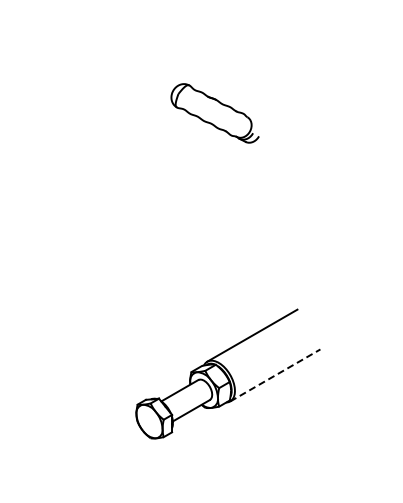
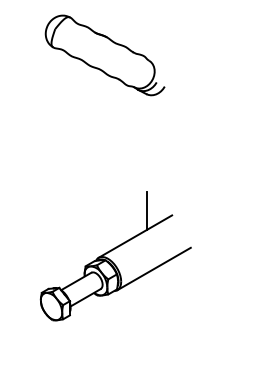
part: (214, 113) -> (104, 55), size x1.67
line: (267, 303) -> (147, 210), added
line: (275, 375) -> (154, 269), dashed -> solid

